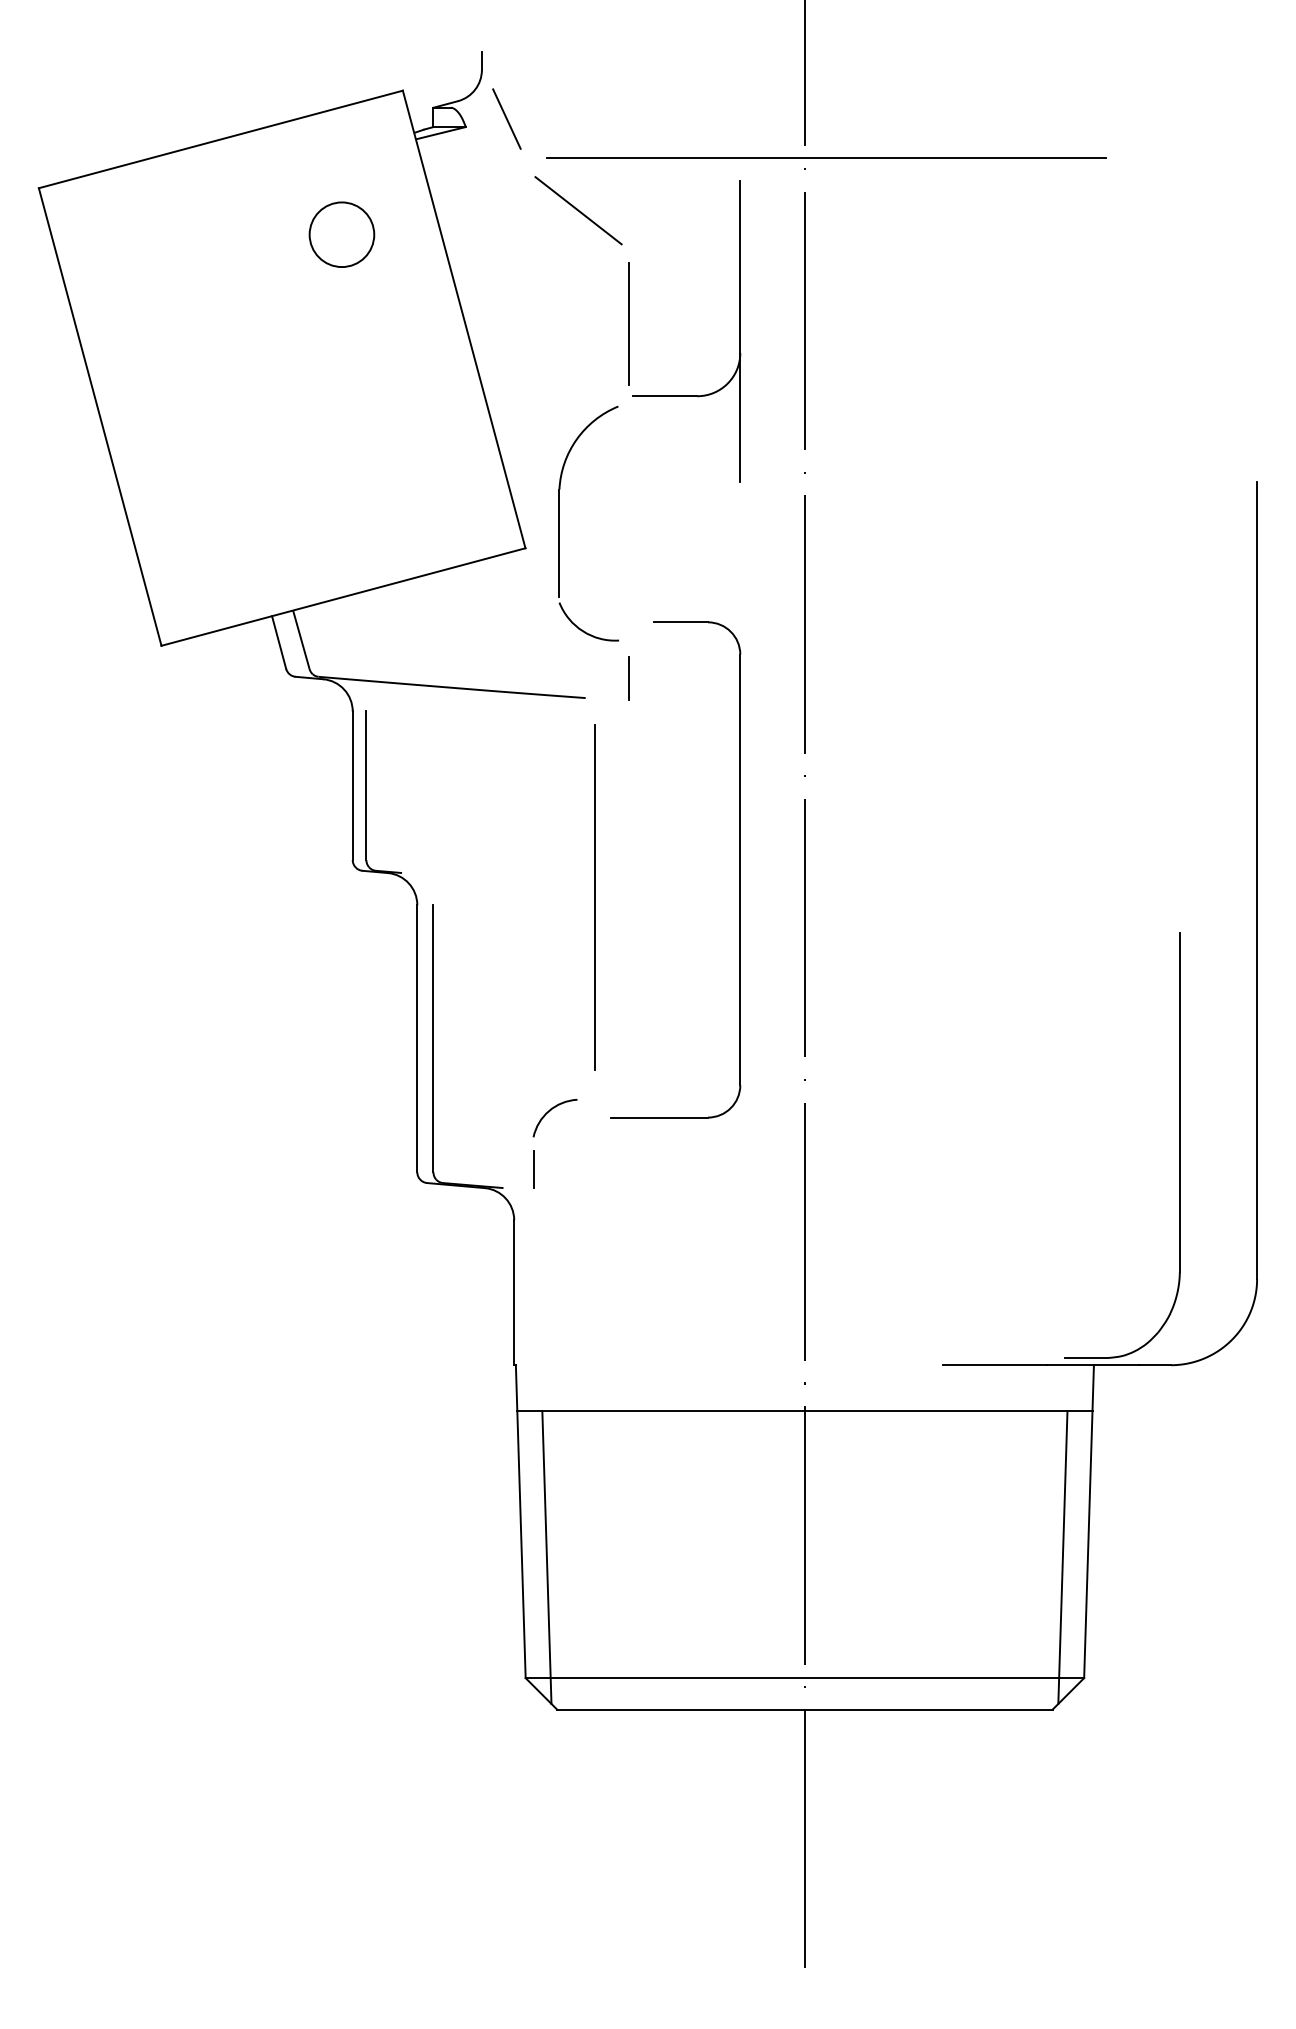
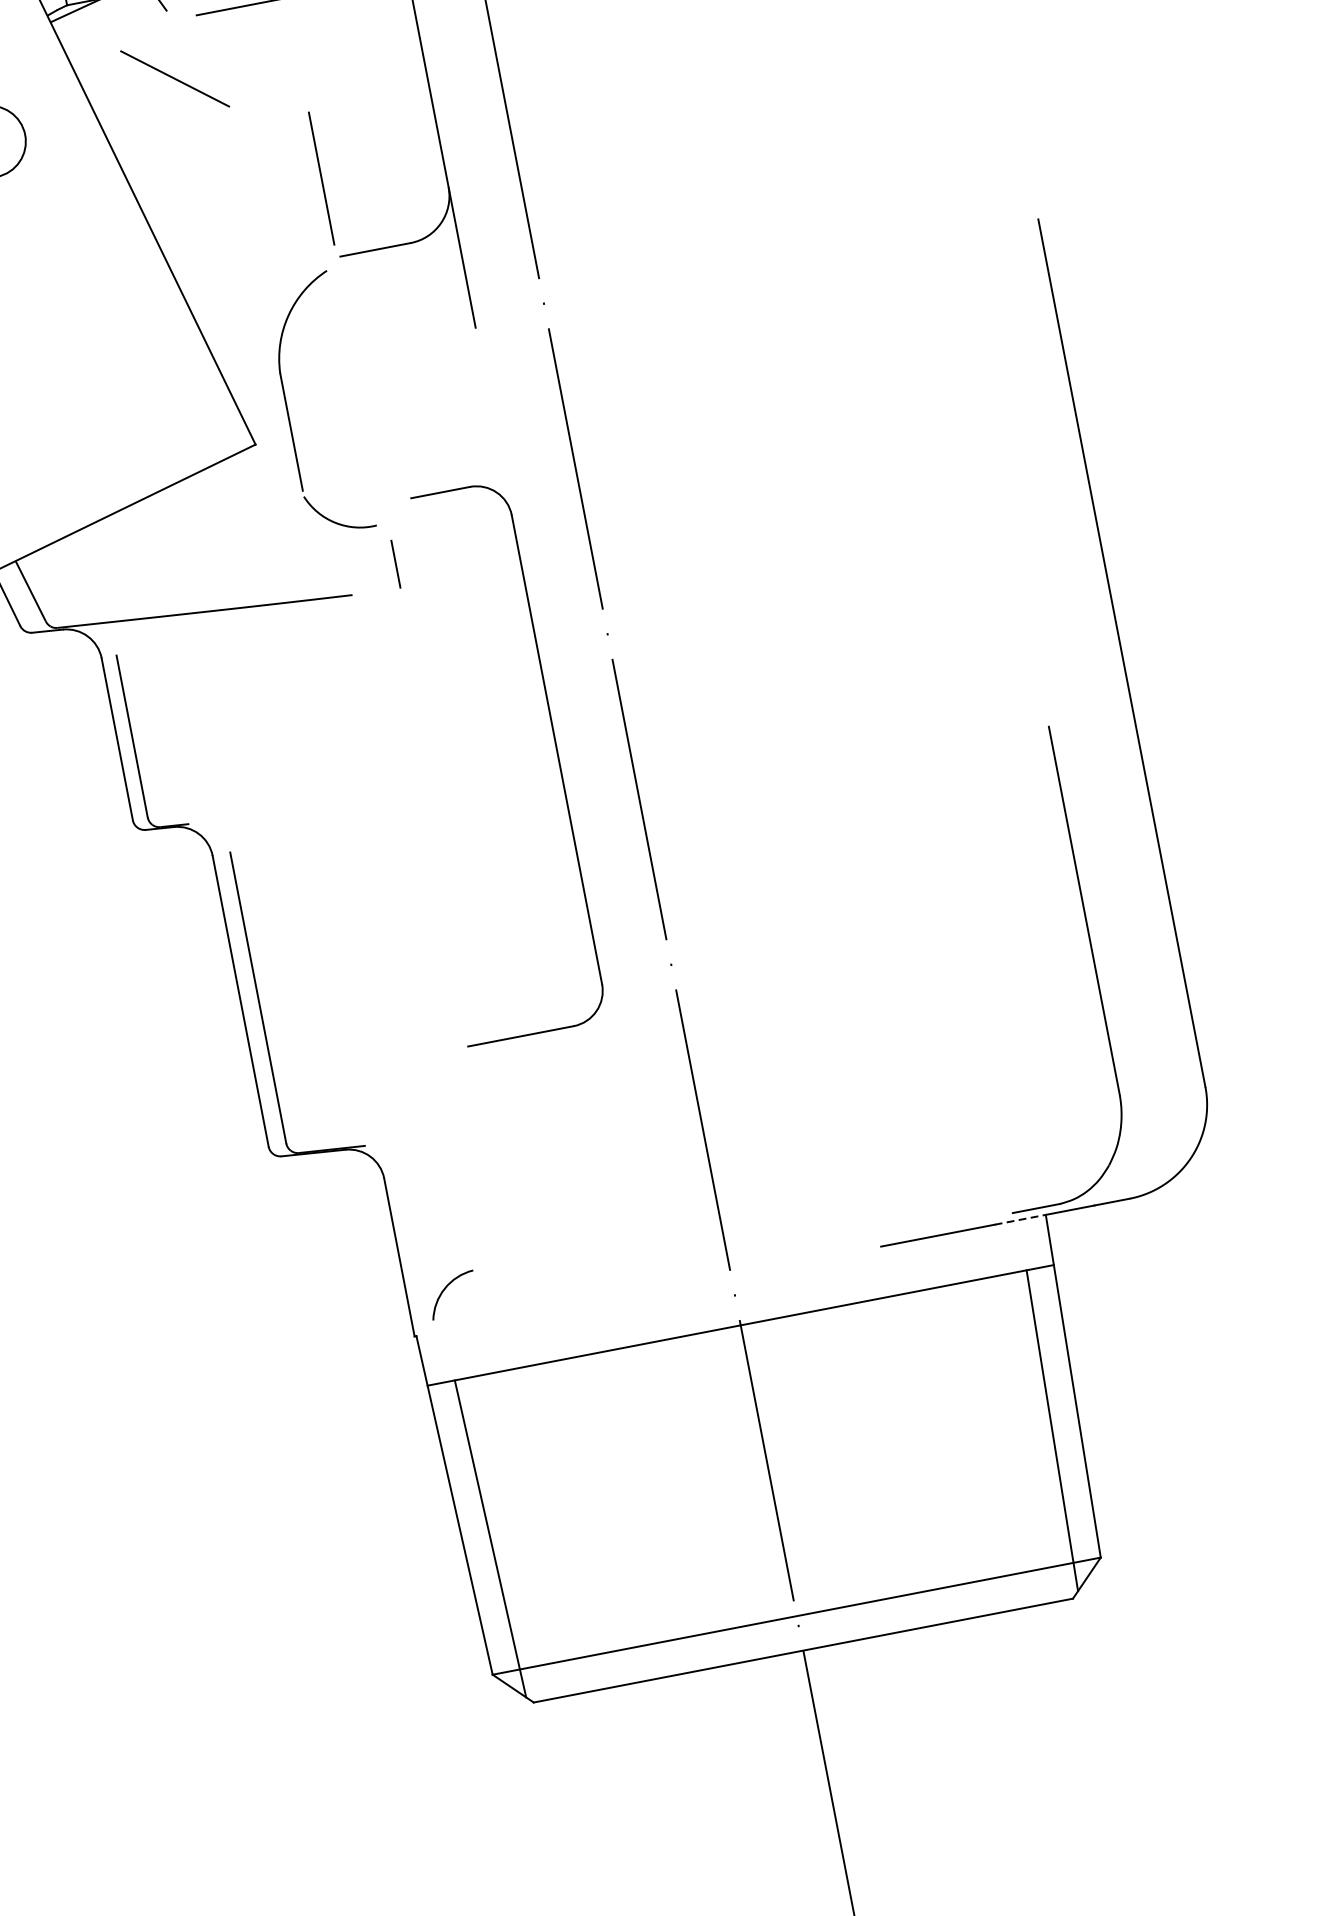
line: (578, 210) -> (174, 78), moved
line: (595, 897) -> (405, 810), removed
arc: (549, 1112) -> (445, 1290), moved
line: (533, 1169) -> (394, 1119), removed
line: (1070, 1365) -> (1020, 1220), solid -> dashed

